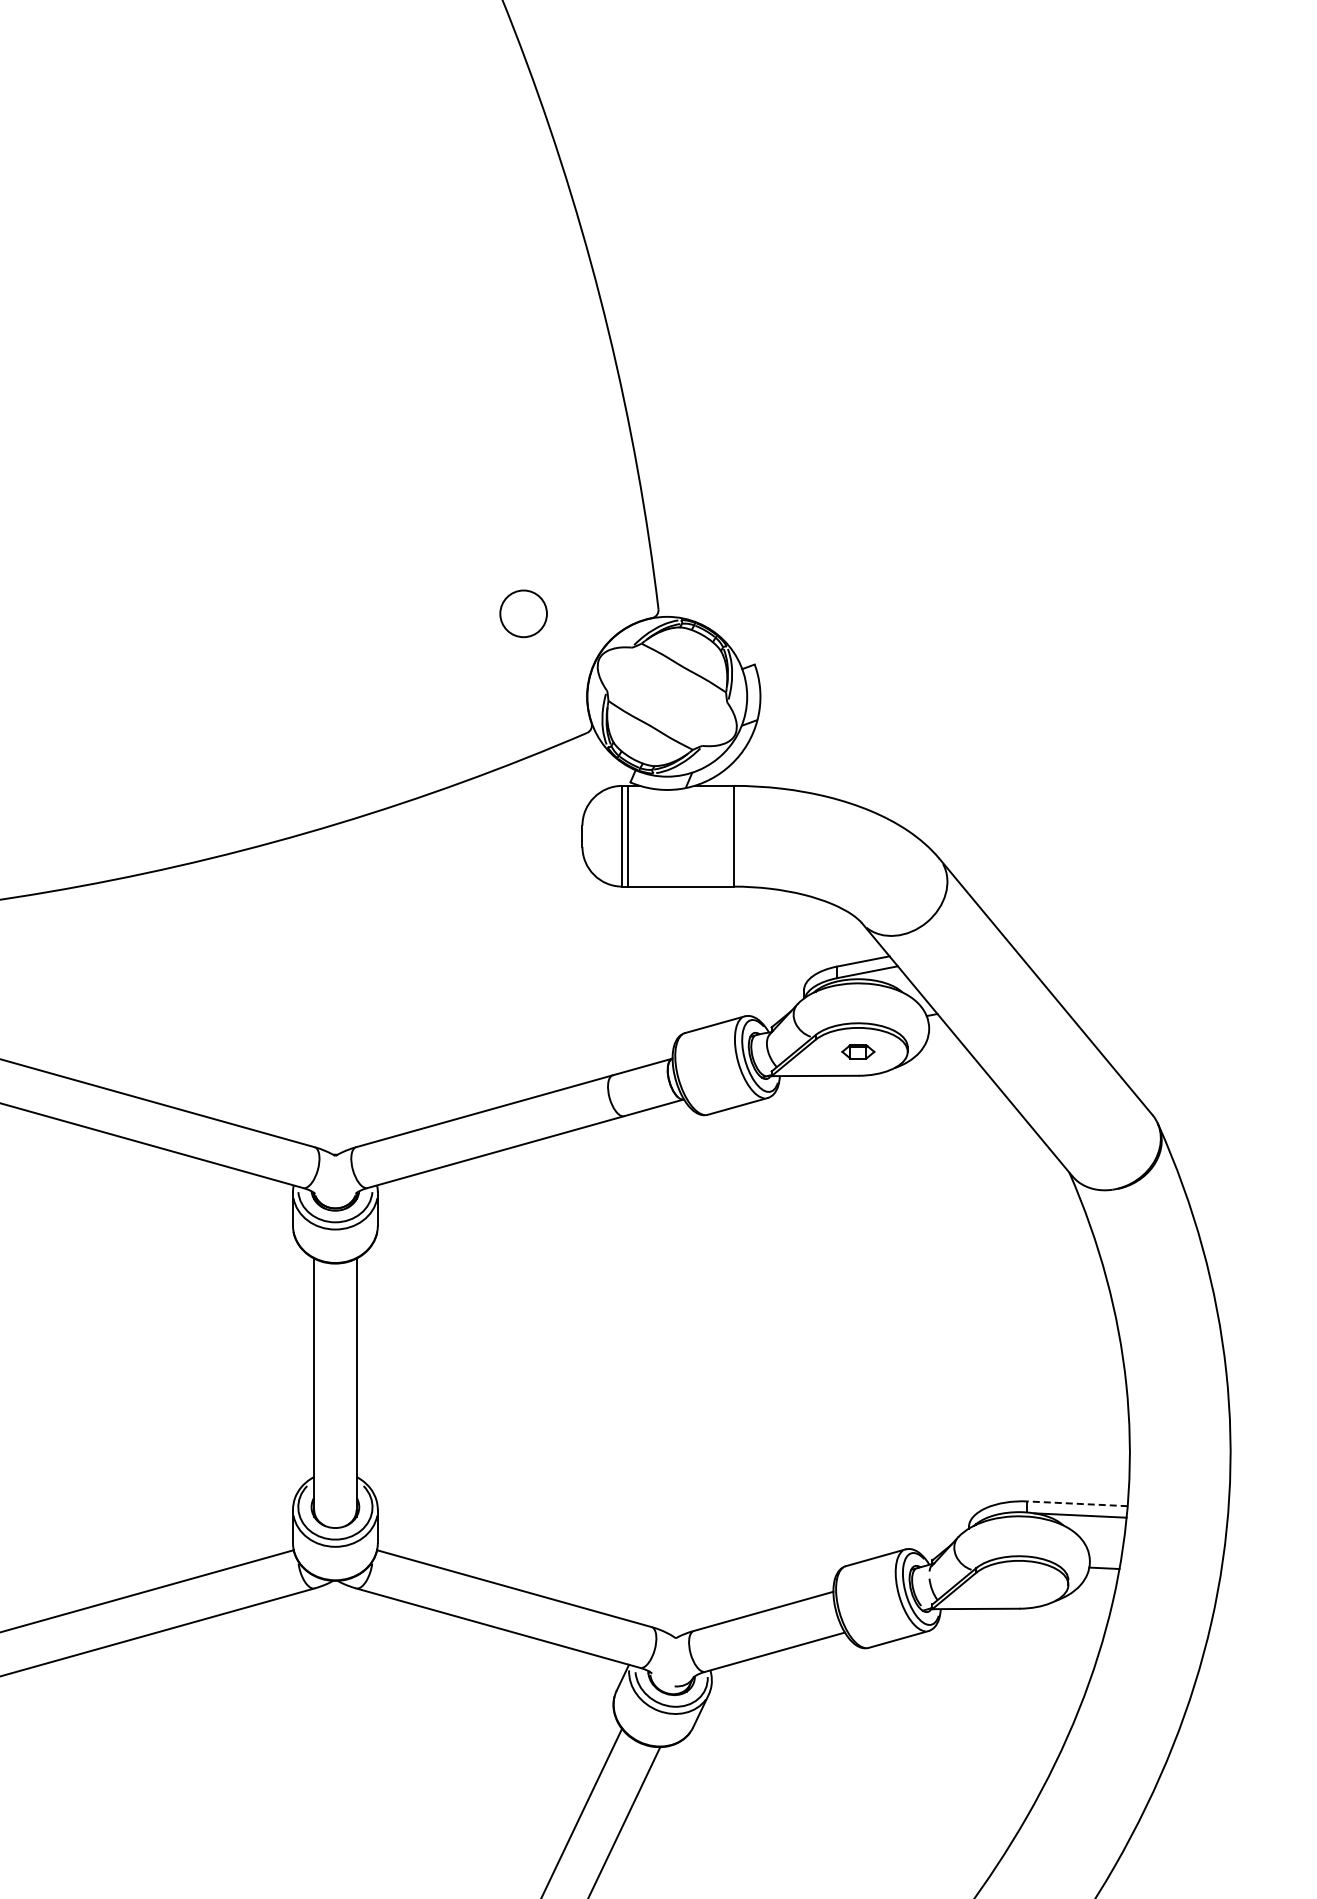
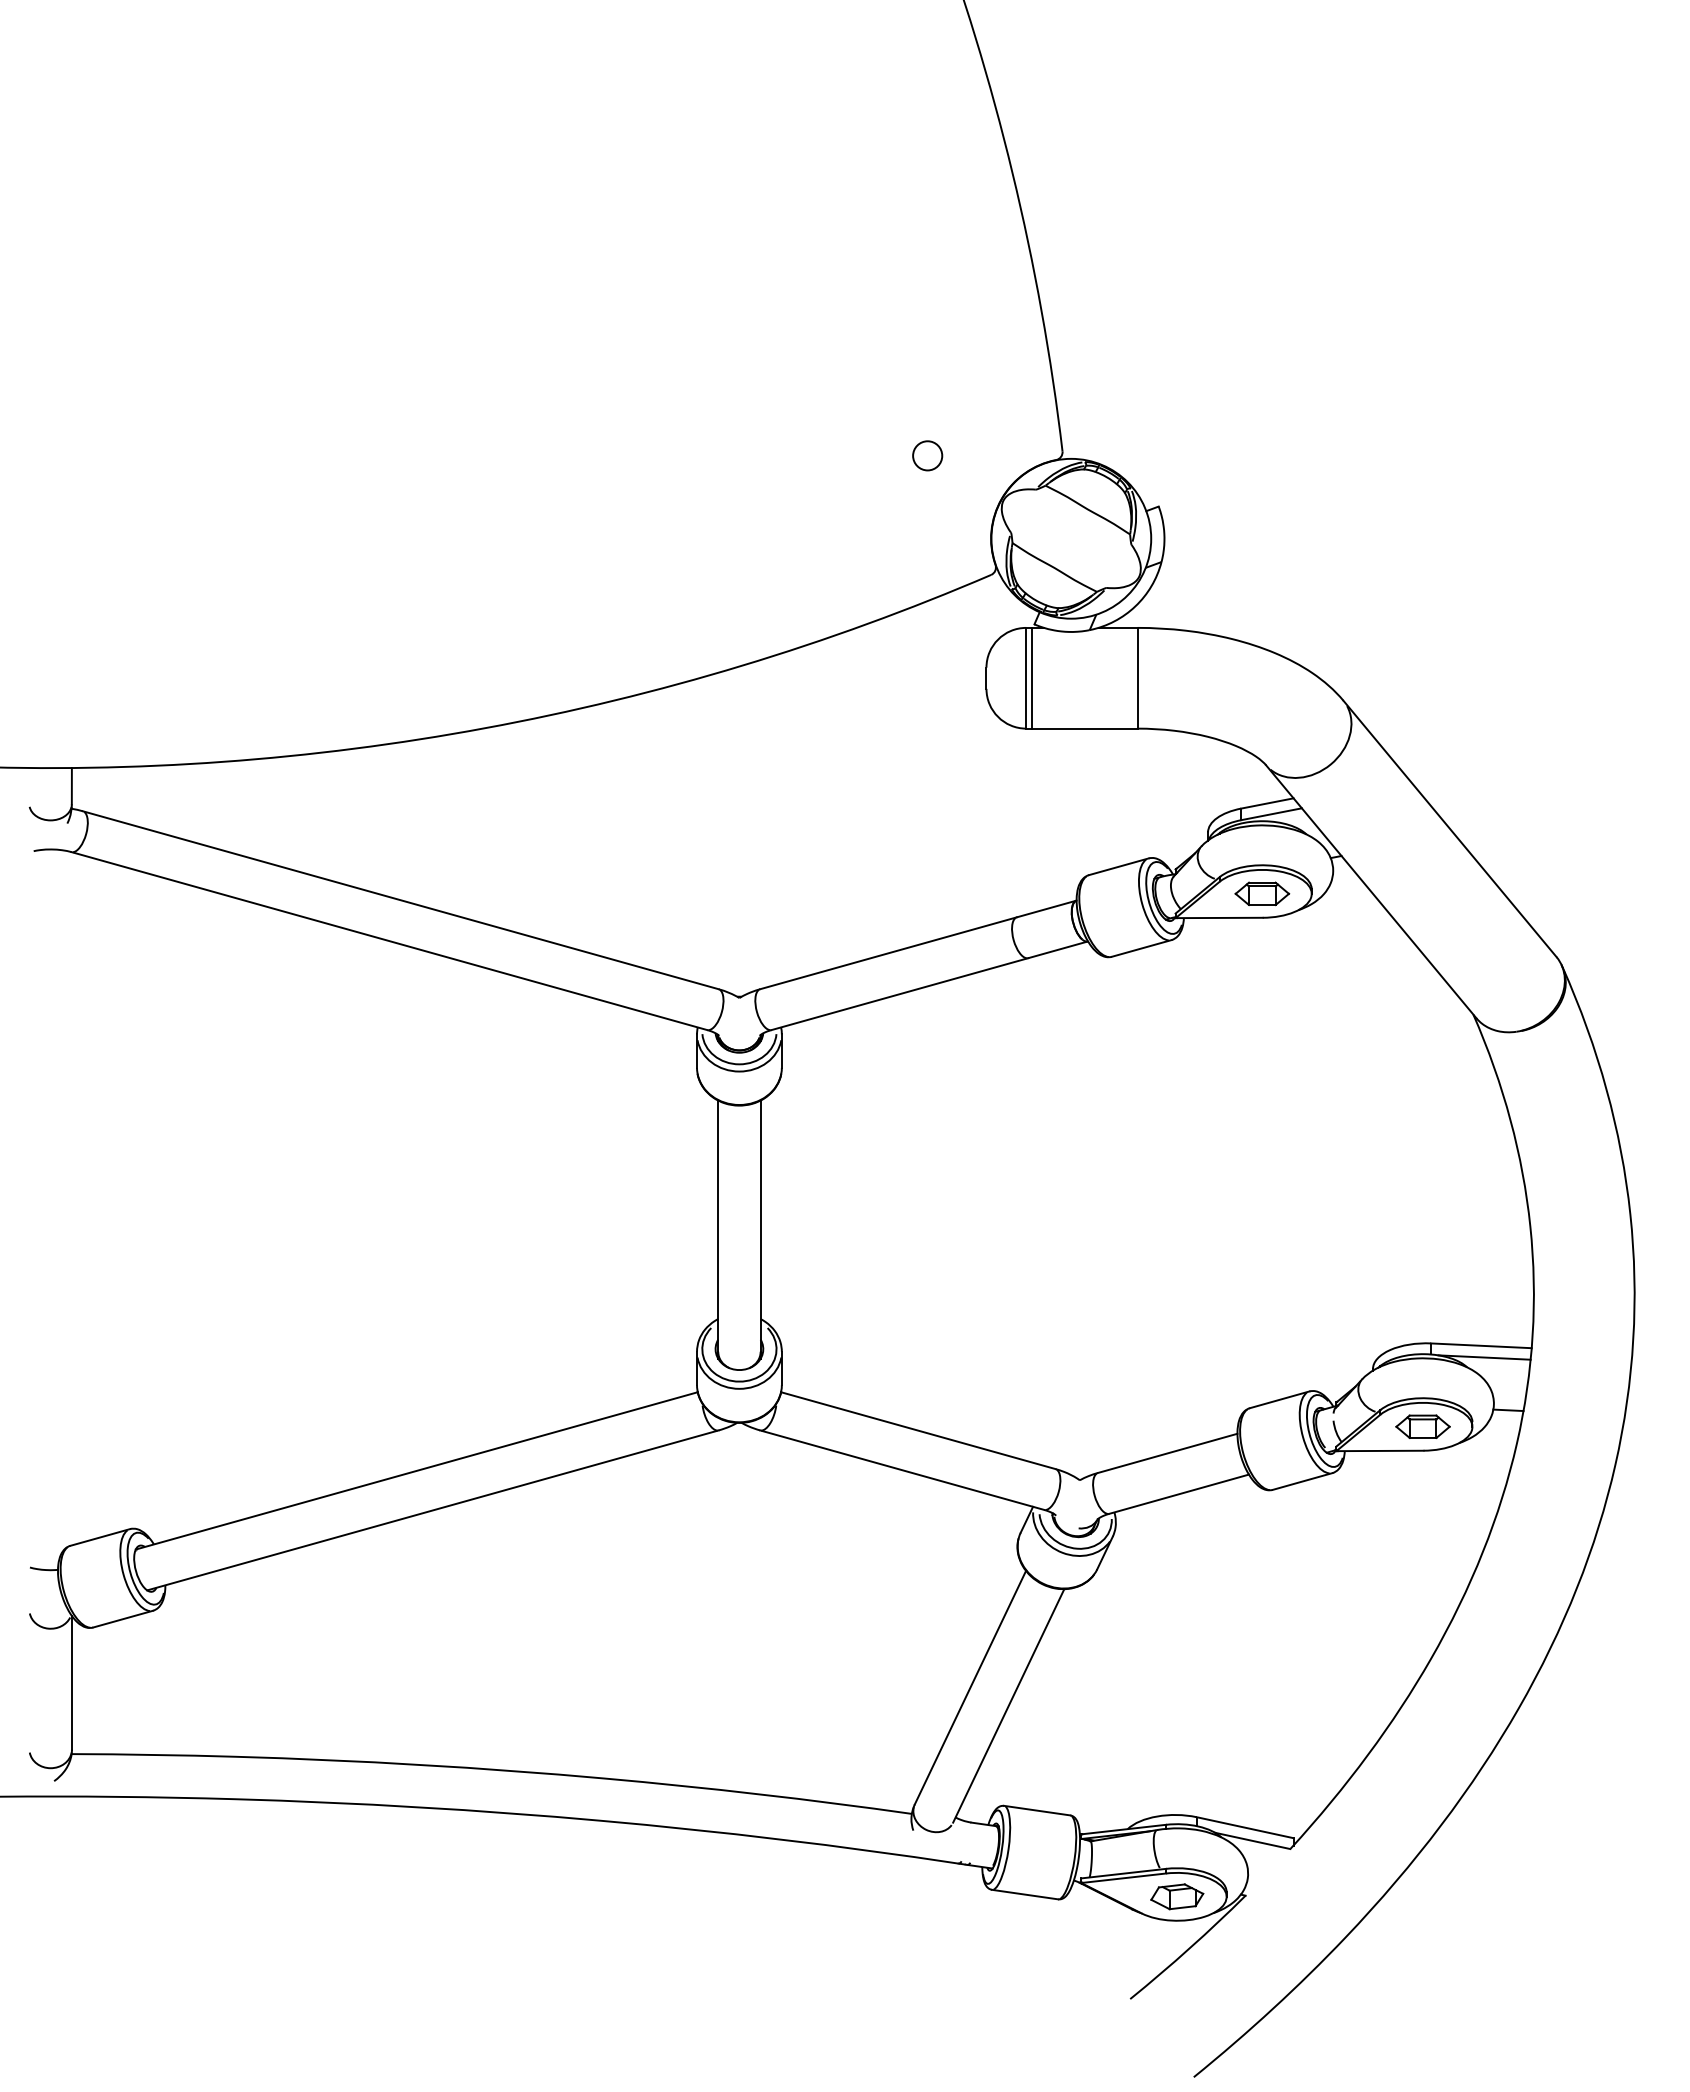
circle: (523, 613) -> (927, 455), size x0.62
part: (858, 1051) -> (1262, 893), size x1.67
line: (1076, 1503) -> (1480, 1345), dashed -> solid
part: (1018, 1584) -> (1422, 1426), added

